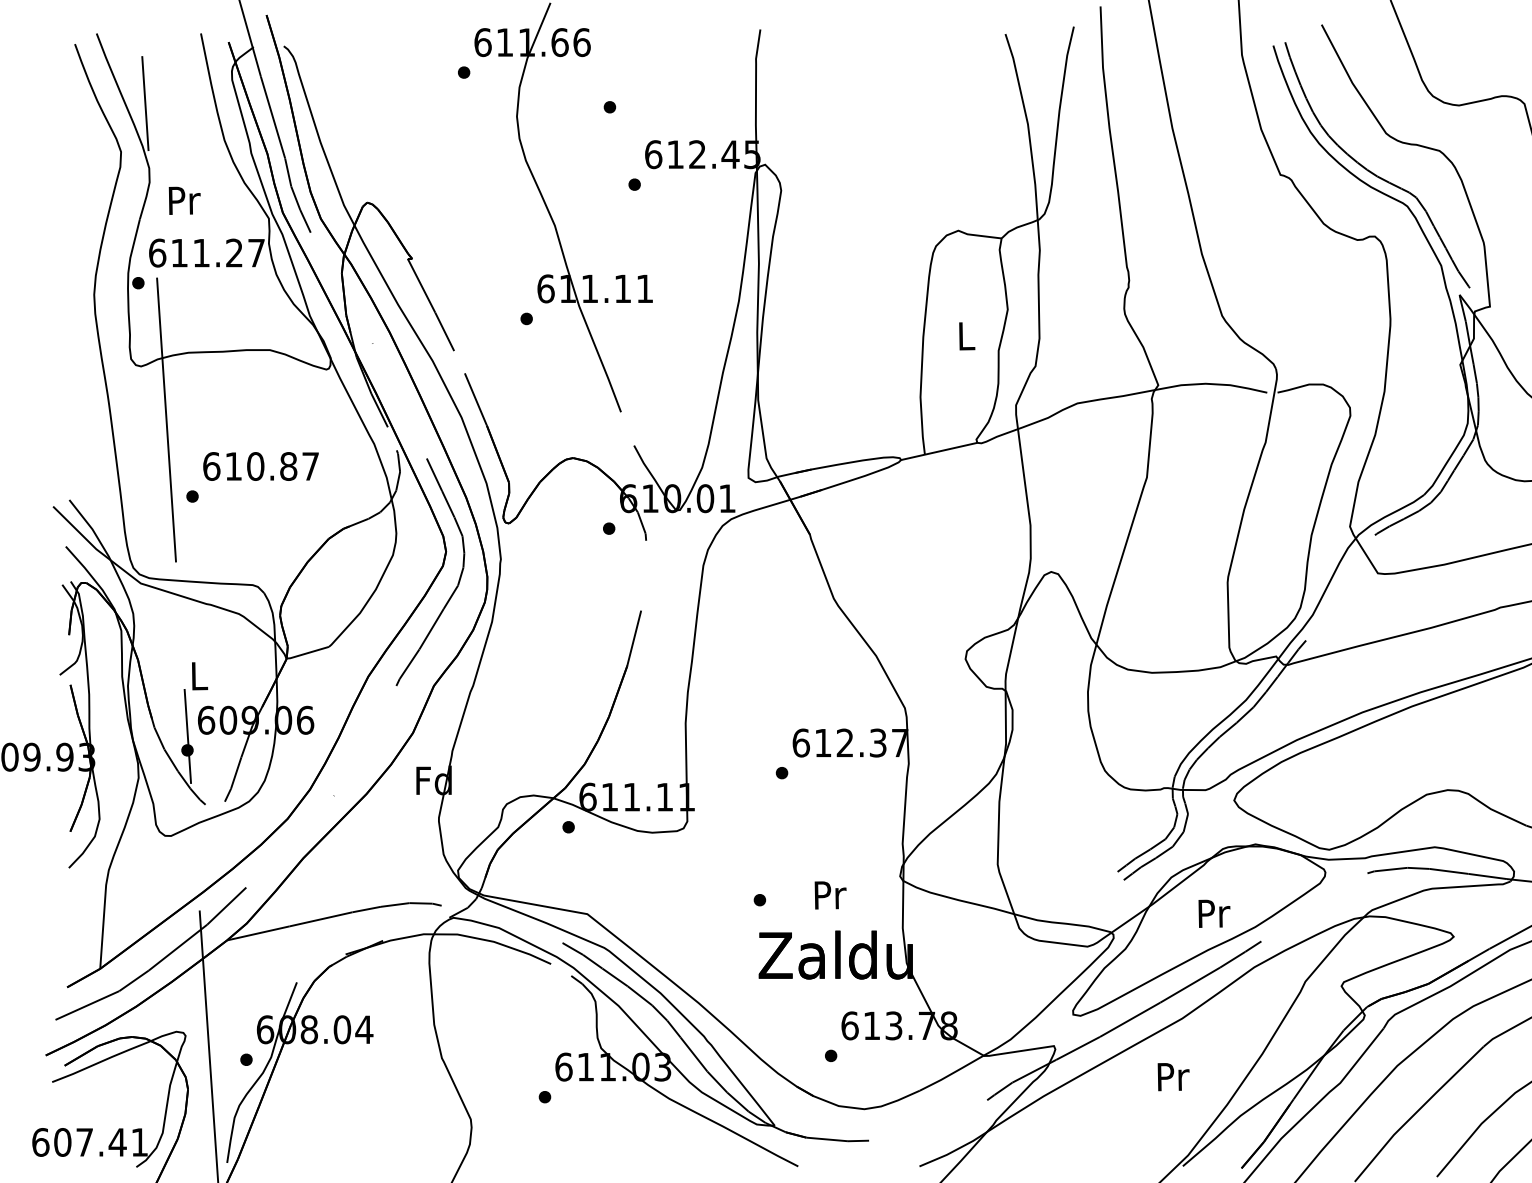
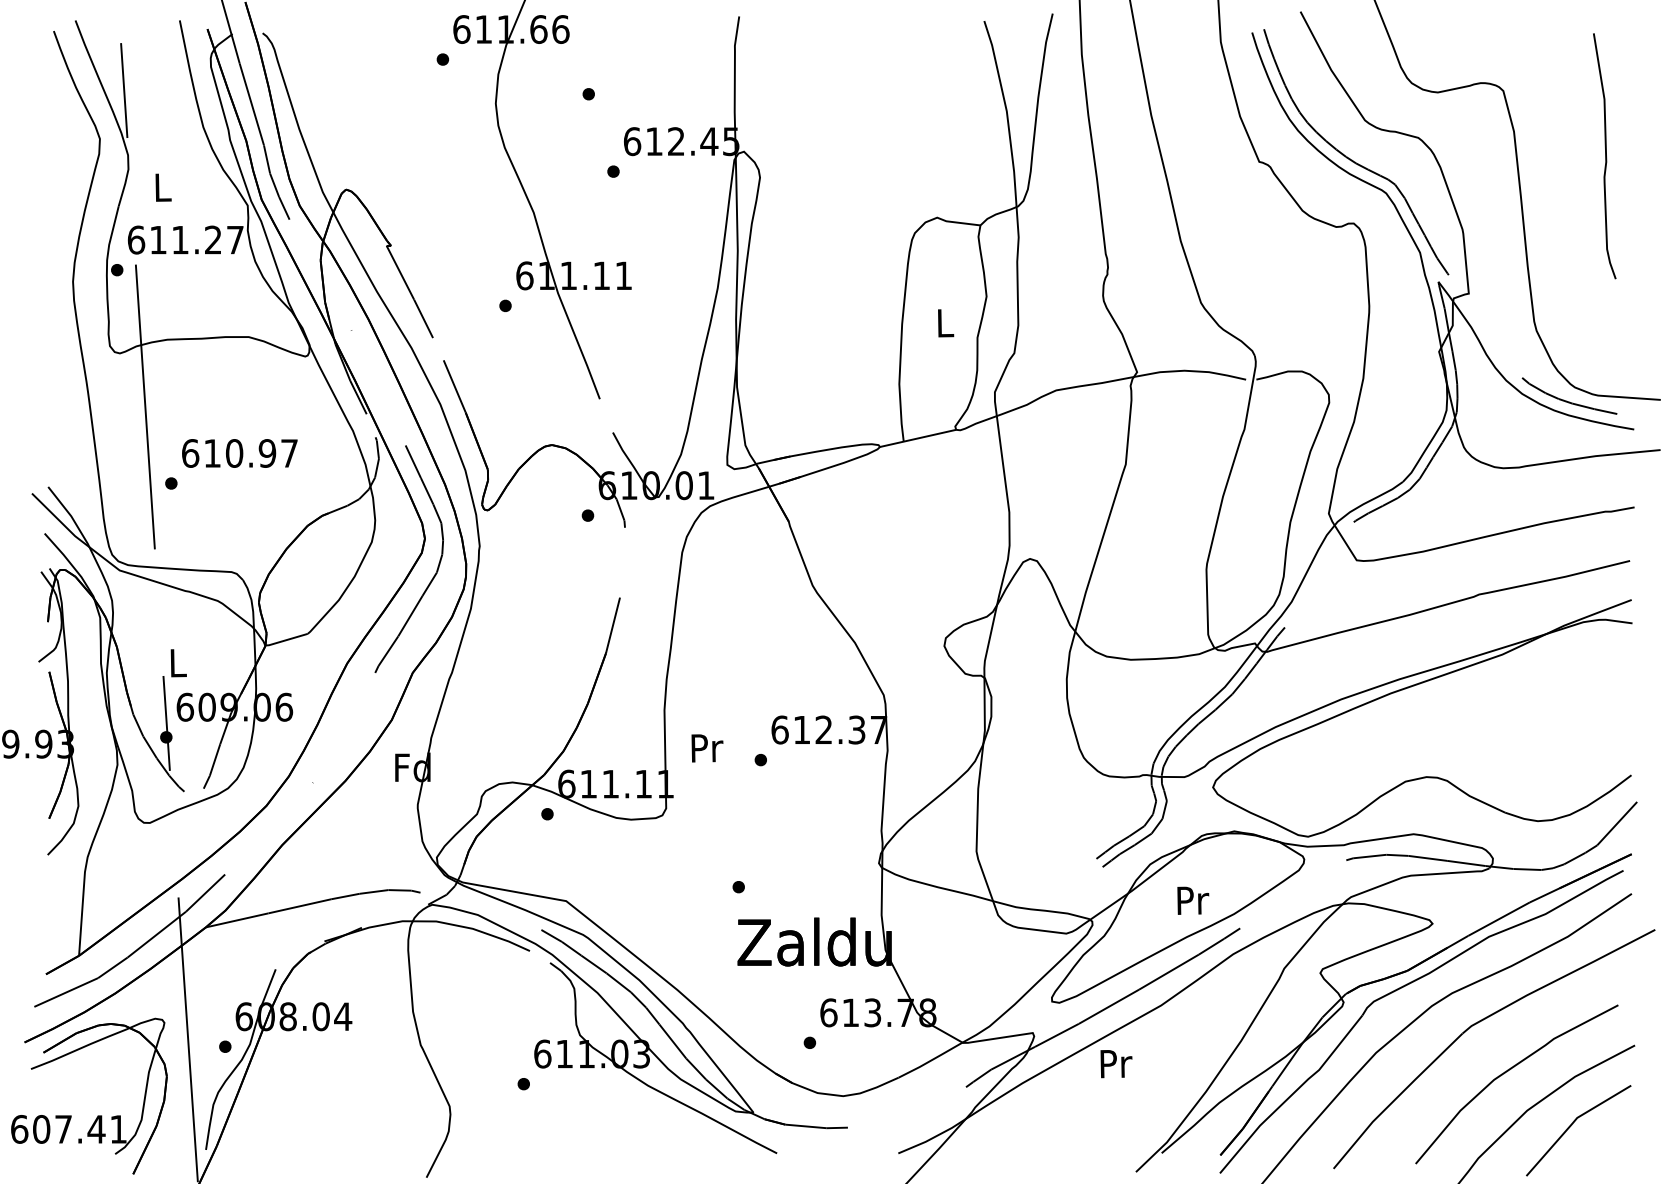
text: (184, 200) -> (163, 187), Pr -> L
text: (288, 466) -> (267, 453), 610.87 -> 610.97
text: (830, 895) -> (707, 748), moved
text: (1173, 1077) -> (1116, 1064), moved

